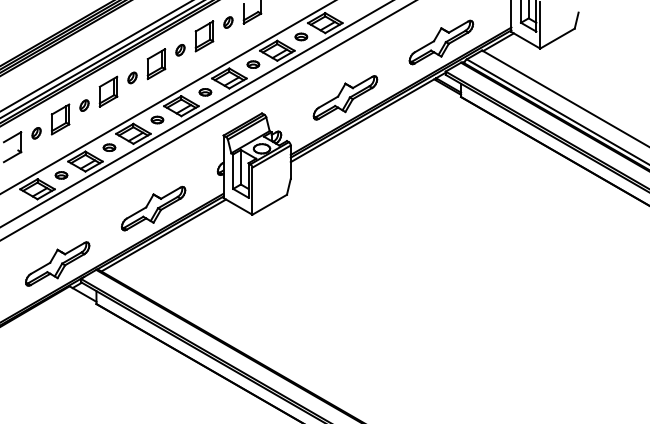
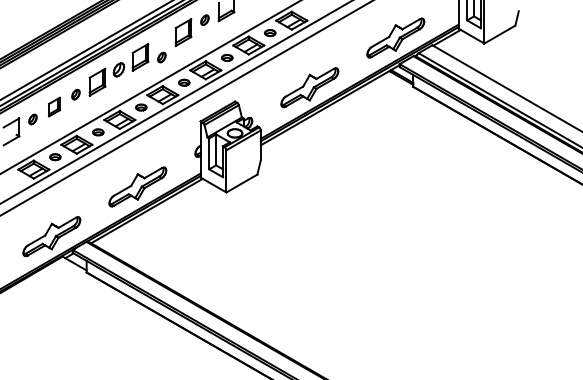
part: (180, 50) -> (161, 57), moved
part: (132, 77) -> (118, 69), size x1.4
part: (60, 119) -> (54, 107), size x0.7

